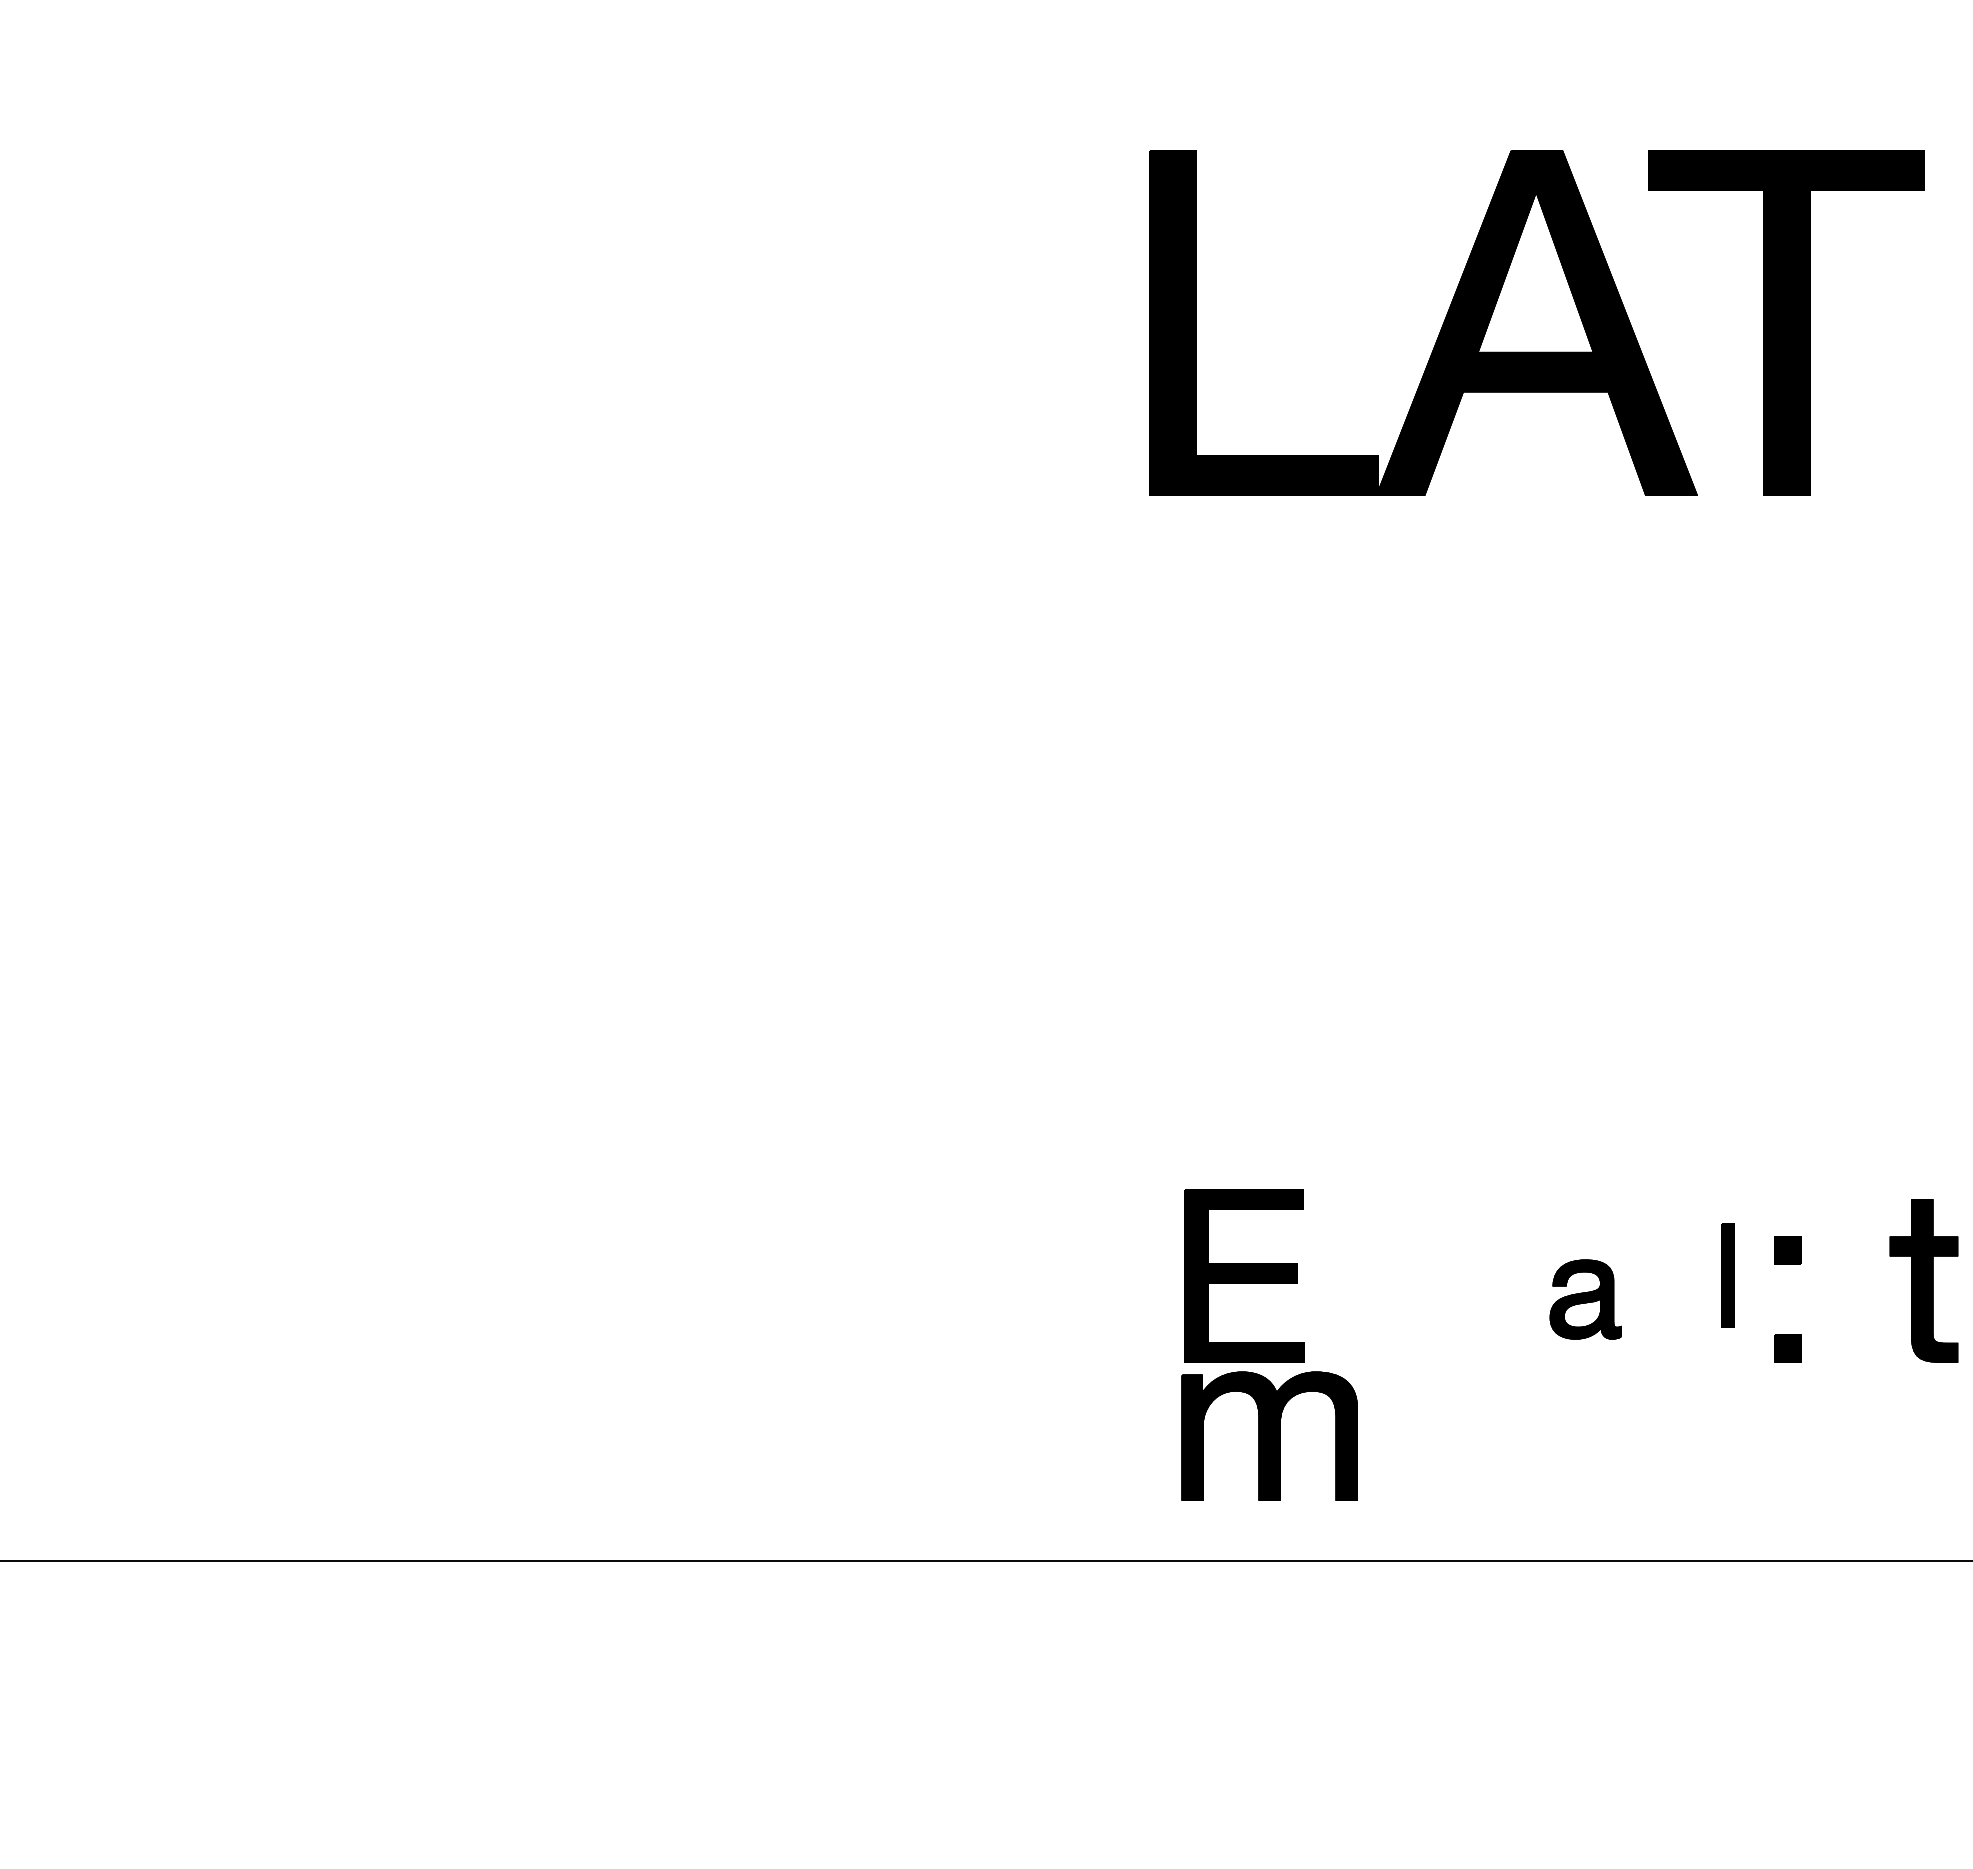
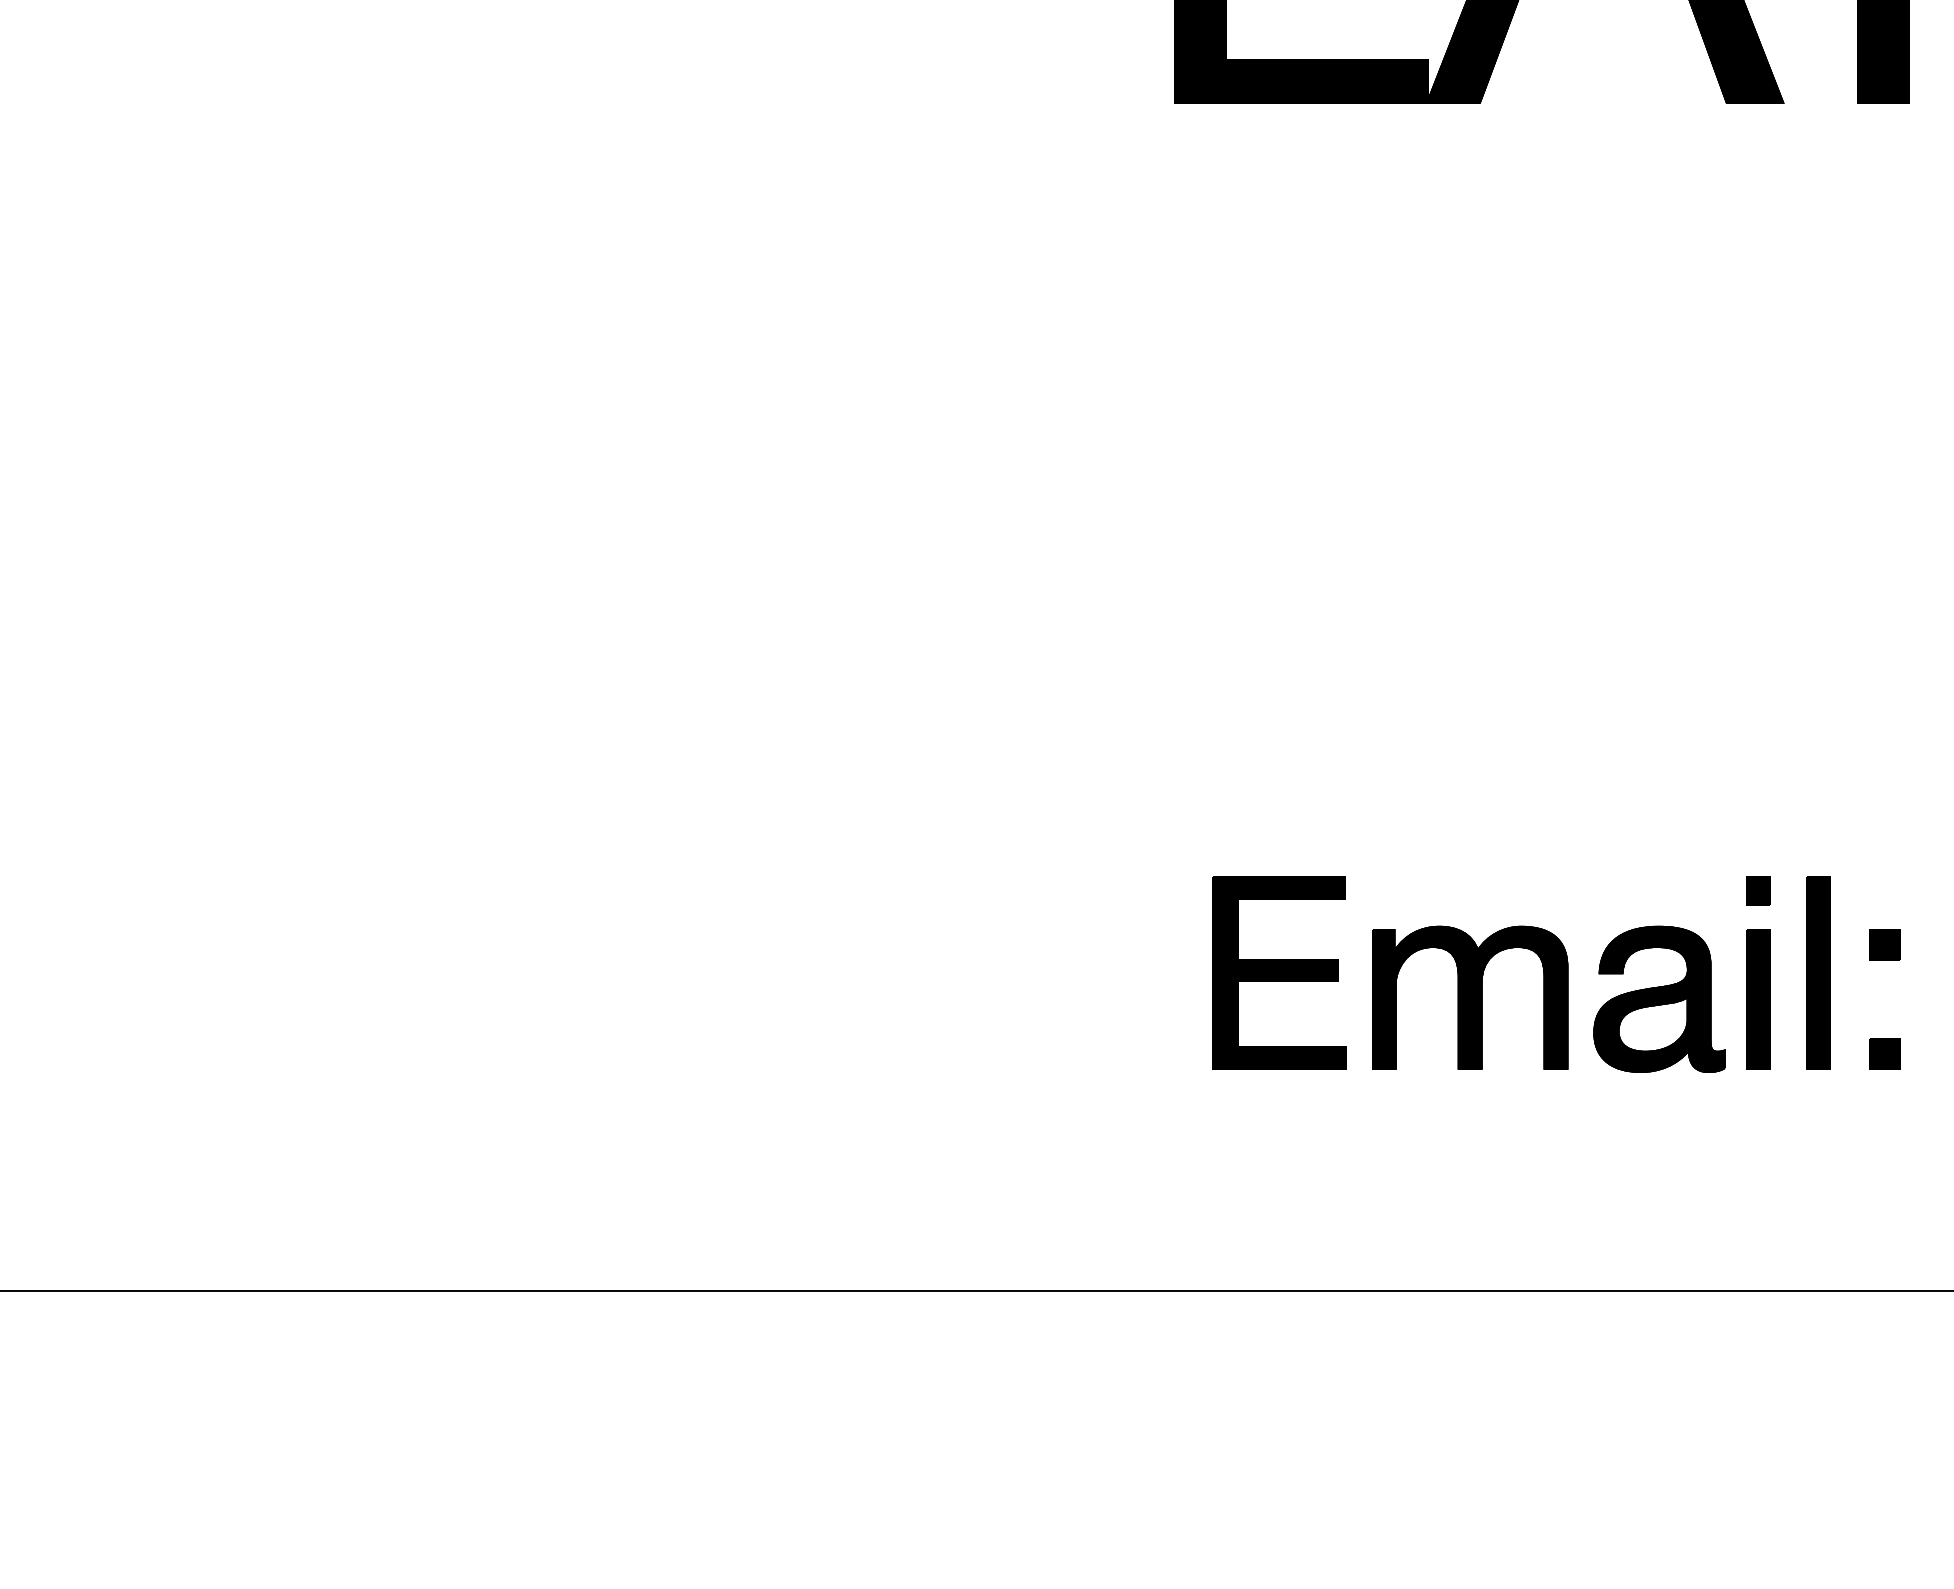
part: (1674, 1275) -> (1758, 972), added
part: (1727, 1275) -> (1817, 972), size x1.67
part: (1585, 1299) -> (1659, 999), size x1.67
part: (1269, 1435) -> (1469, 997), moved

